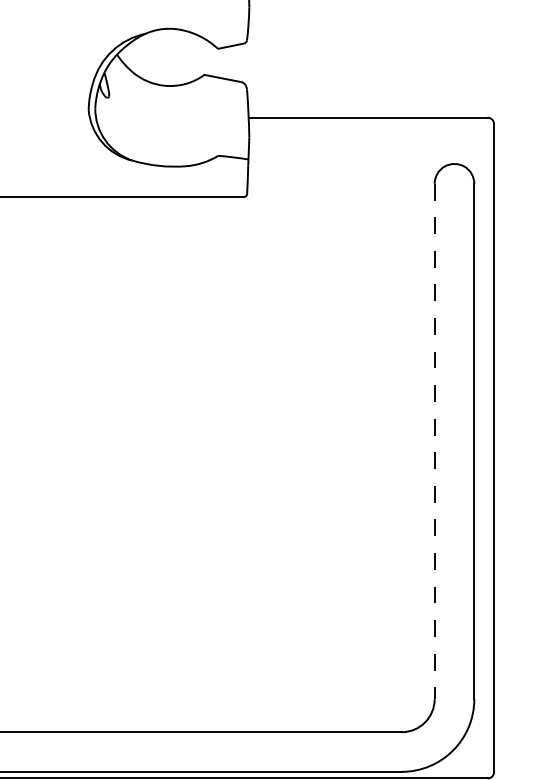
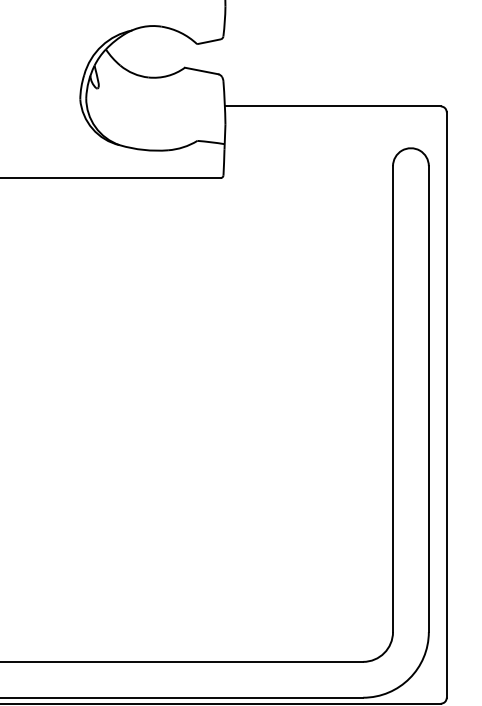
line: (435, 441) -> (393, 399), dashed -> solid

